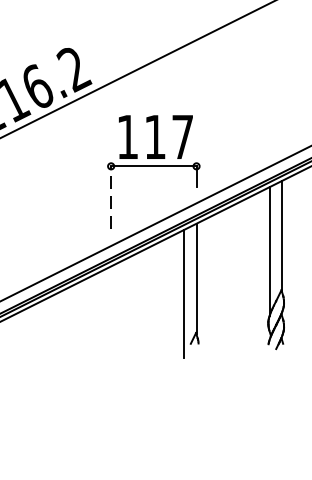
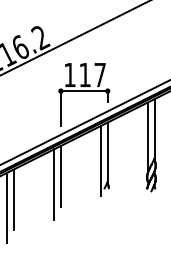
line: (110, 196) -> (60, 107), dashed -> solid
line: (110, 322) -> (60, 176), added
line: (99, 336) -> (54, 184), added
line: (26, 363) -> (14, 199), added
line: (13, 378) -> (7, 207), added

